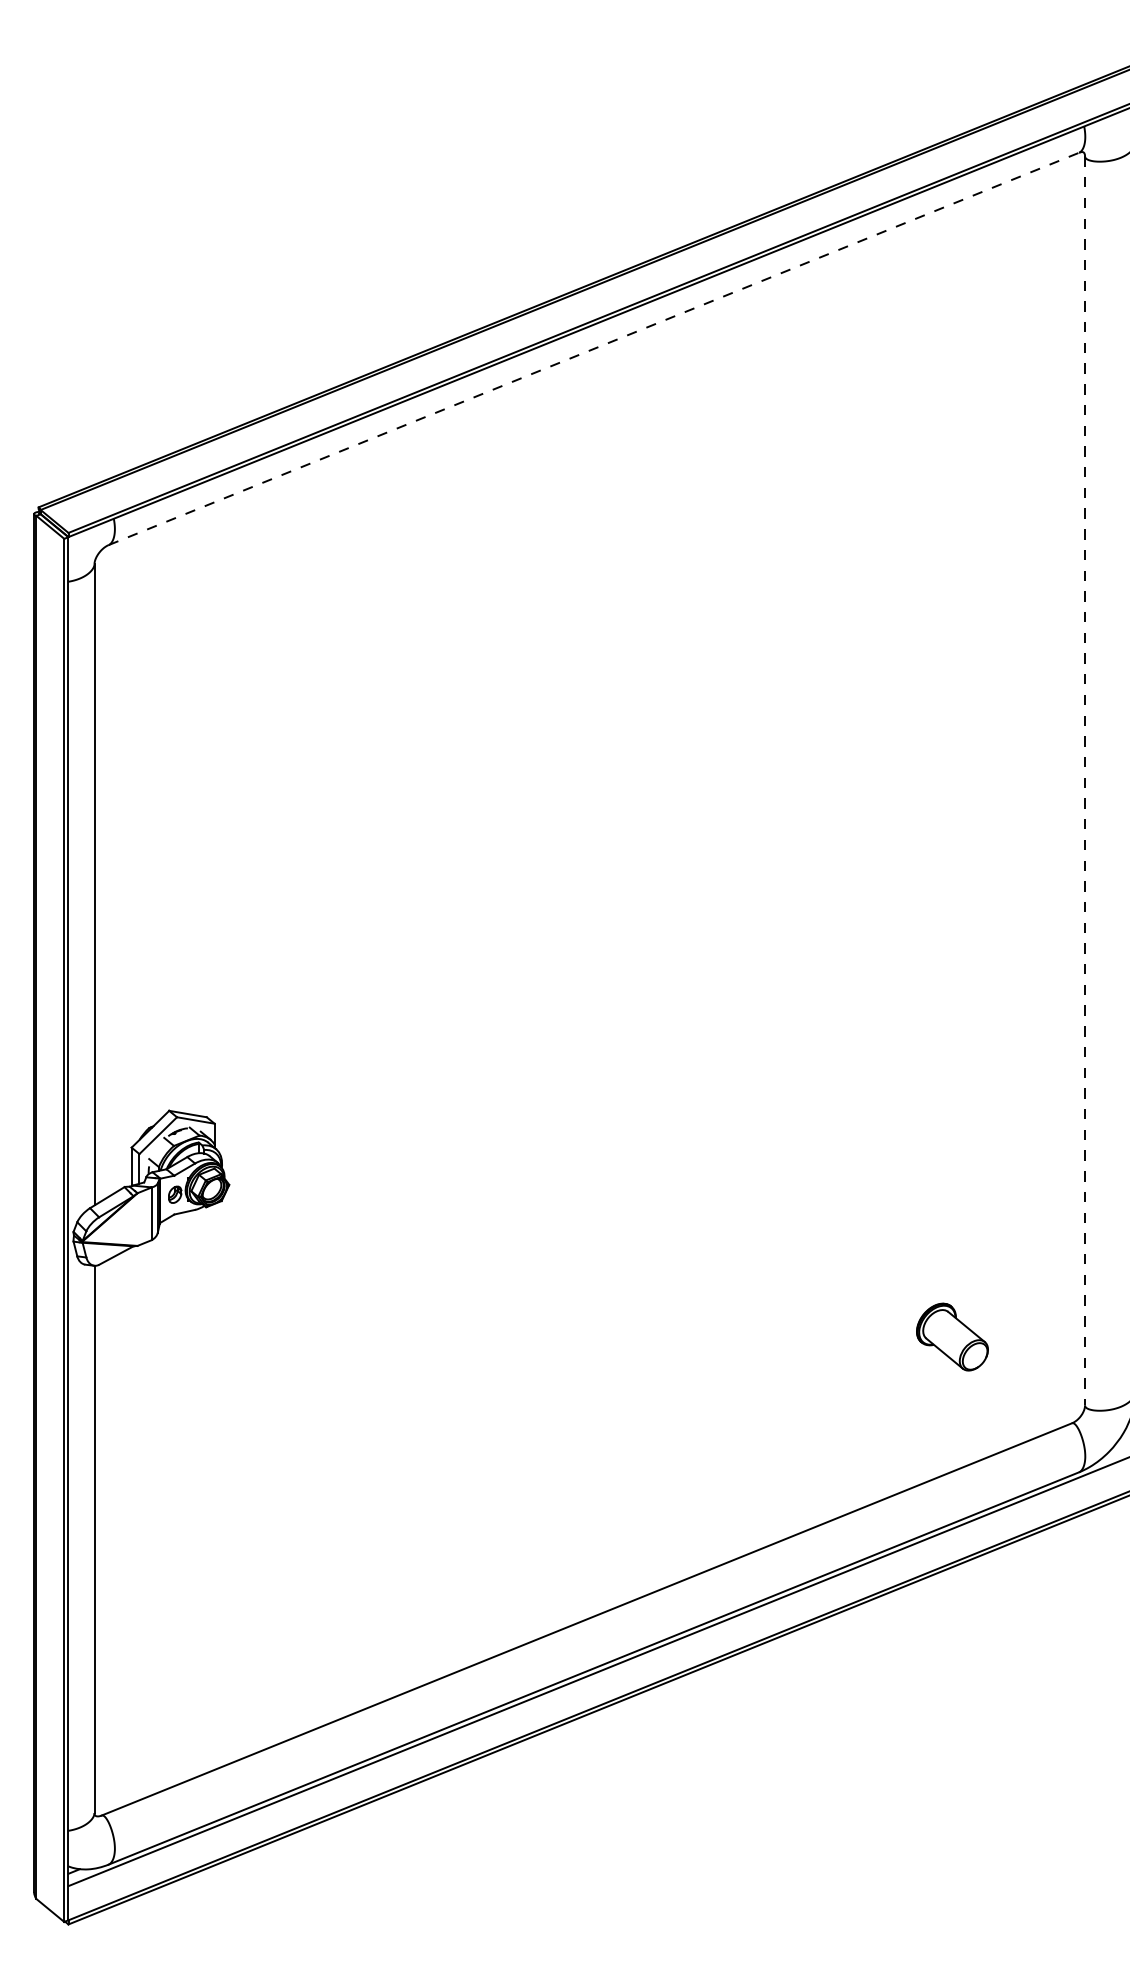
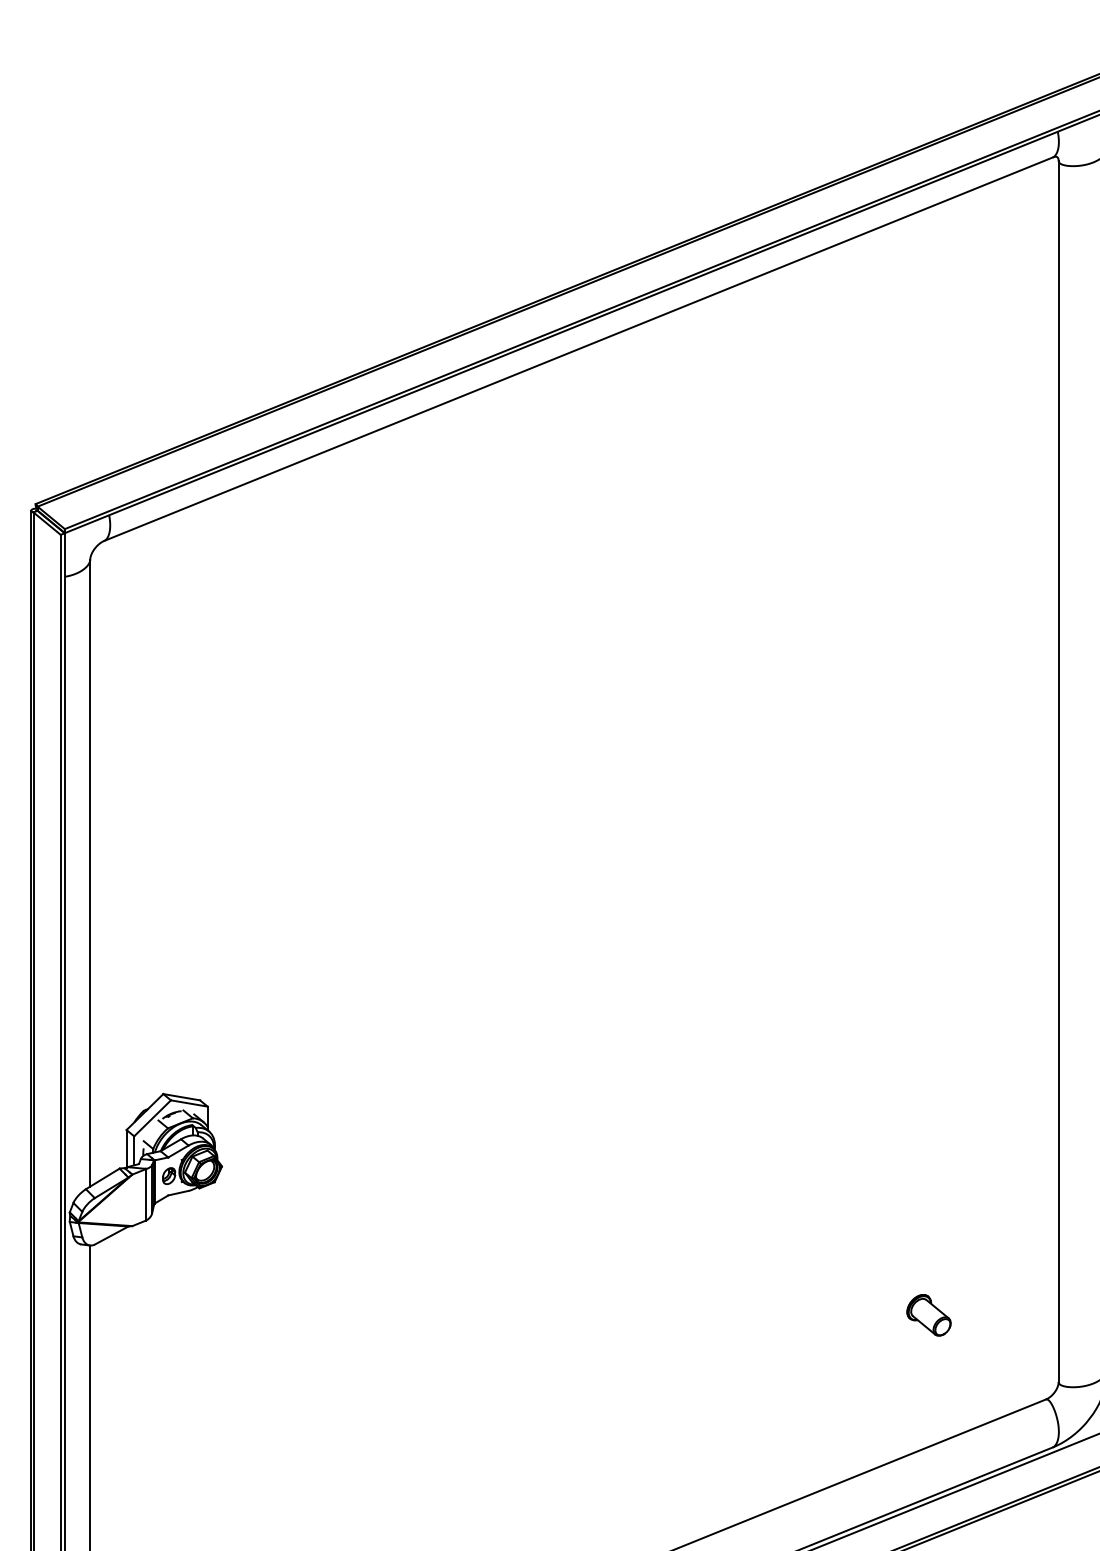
line: (594, 348) -> (579, 348), dashed -> solid
line: (1085, 780) -> (1059, 771), dashed -> solid
part: (952, 1337) -> (929, 1315), size x0.62

